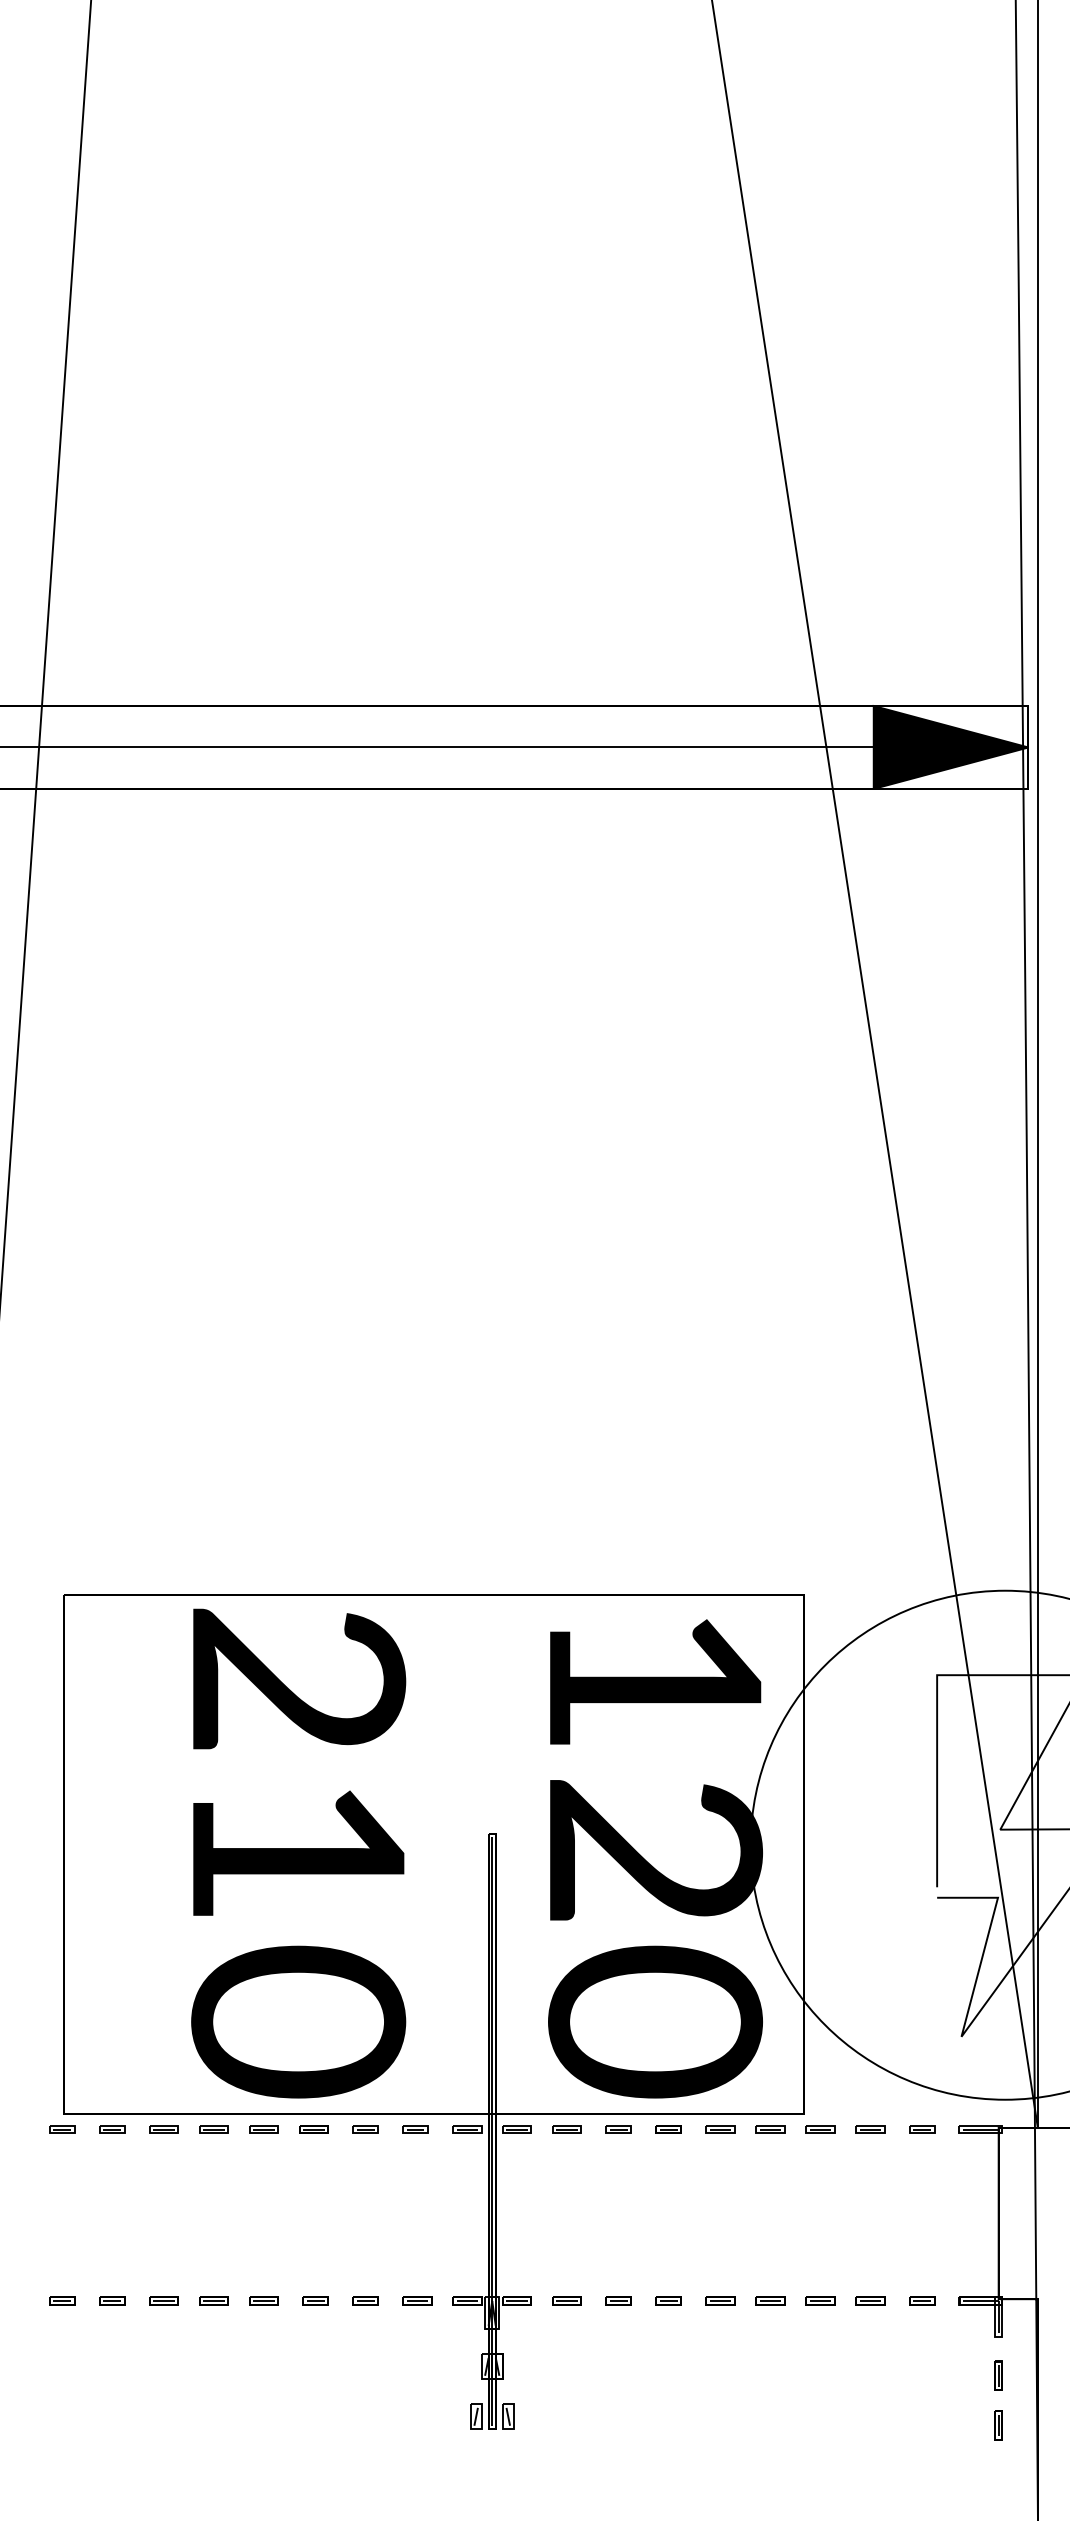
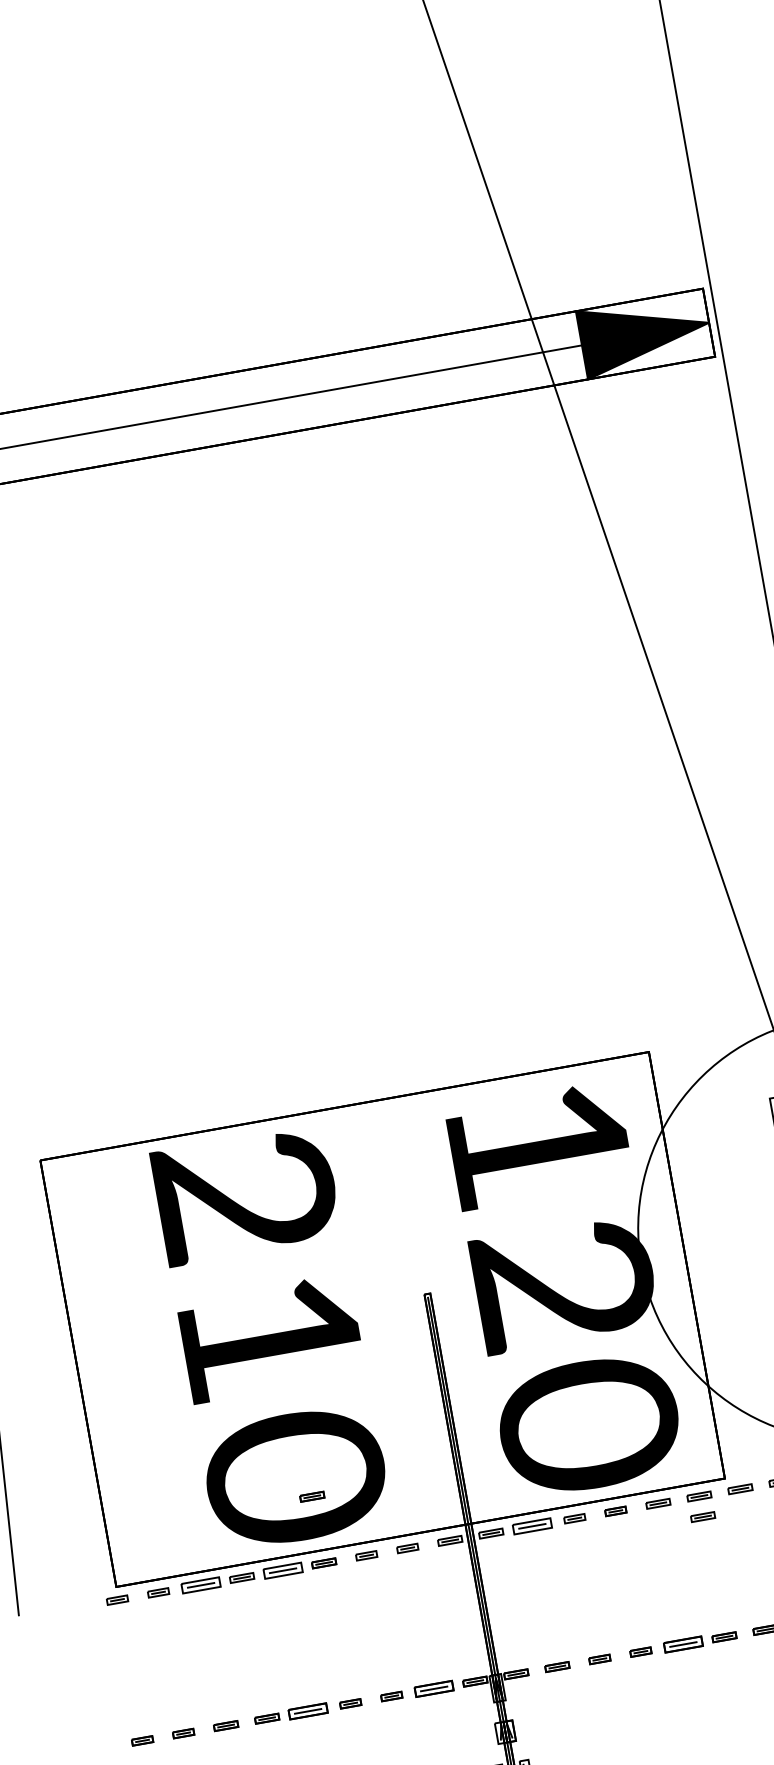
part: (313, 2048) -> (311, 1496), added
part: (163, 2129) -> (200, 1585), size x1.6
part: (263, 2129) -> (282, 1570), size x1.6
part: (566, 2129) -> (531, 1526), size x1.6
part: (770, 2154) -> (703, 1516), added
part: (263, 2300) -> (307, 1711), size x1.6
part: (417, 2300) -> (434, 1688), size x1.6
part: (720, 2300) -> (683, 1644), size x1.6

